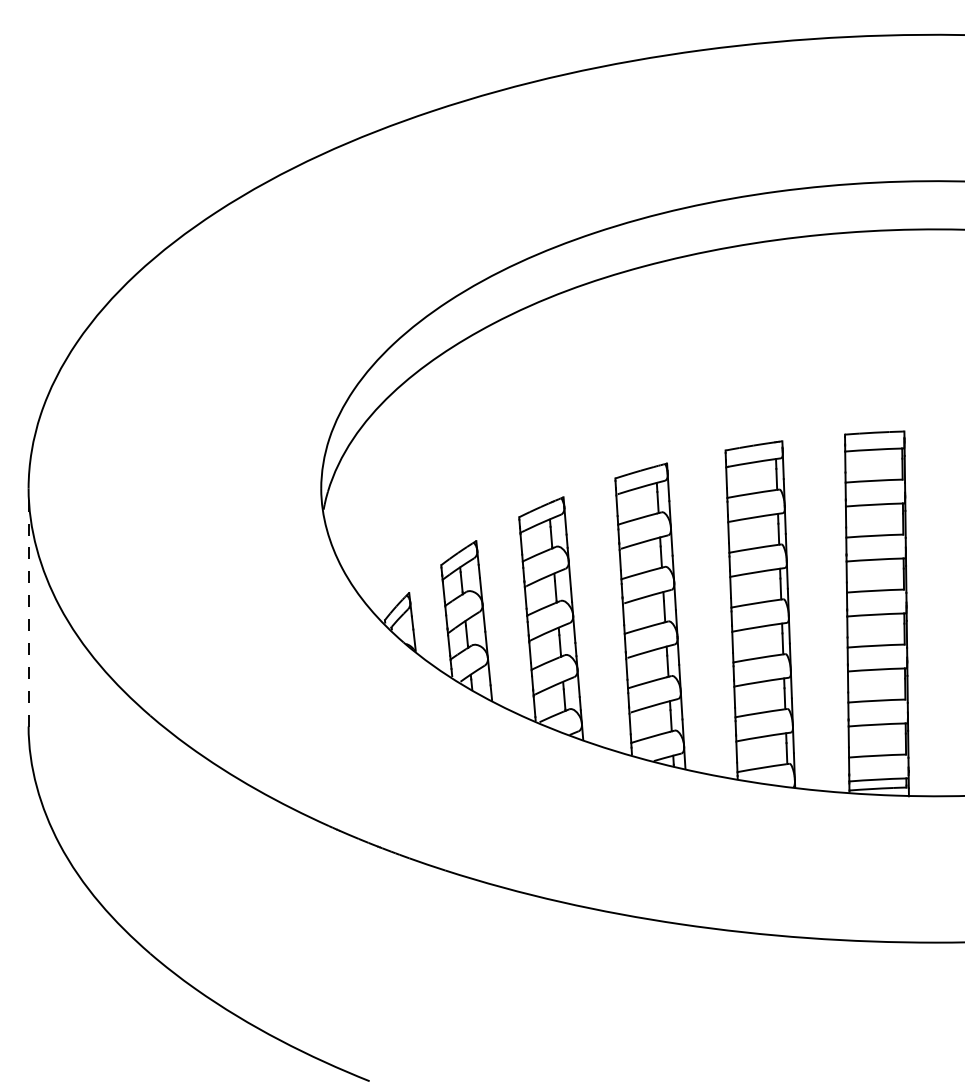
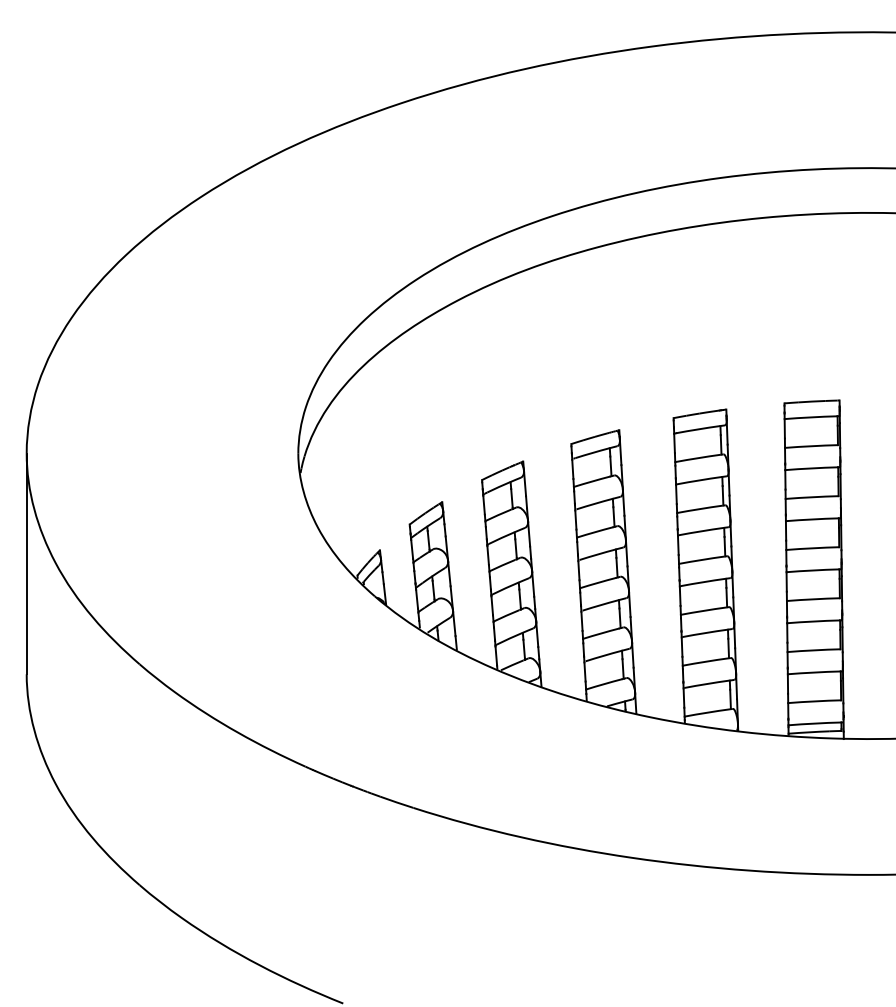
line: (28, 607) -> (26, 563), dashed -> solid

